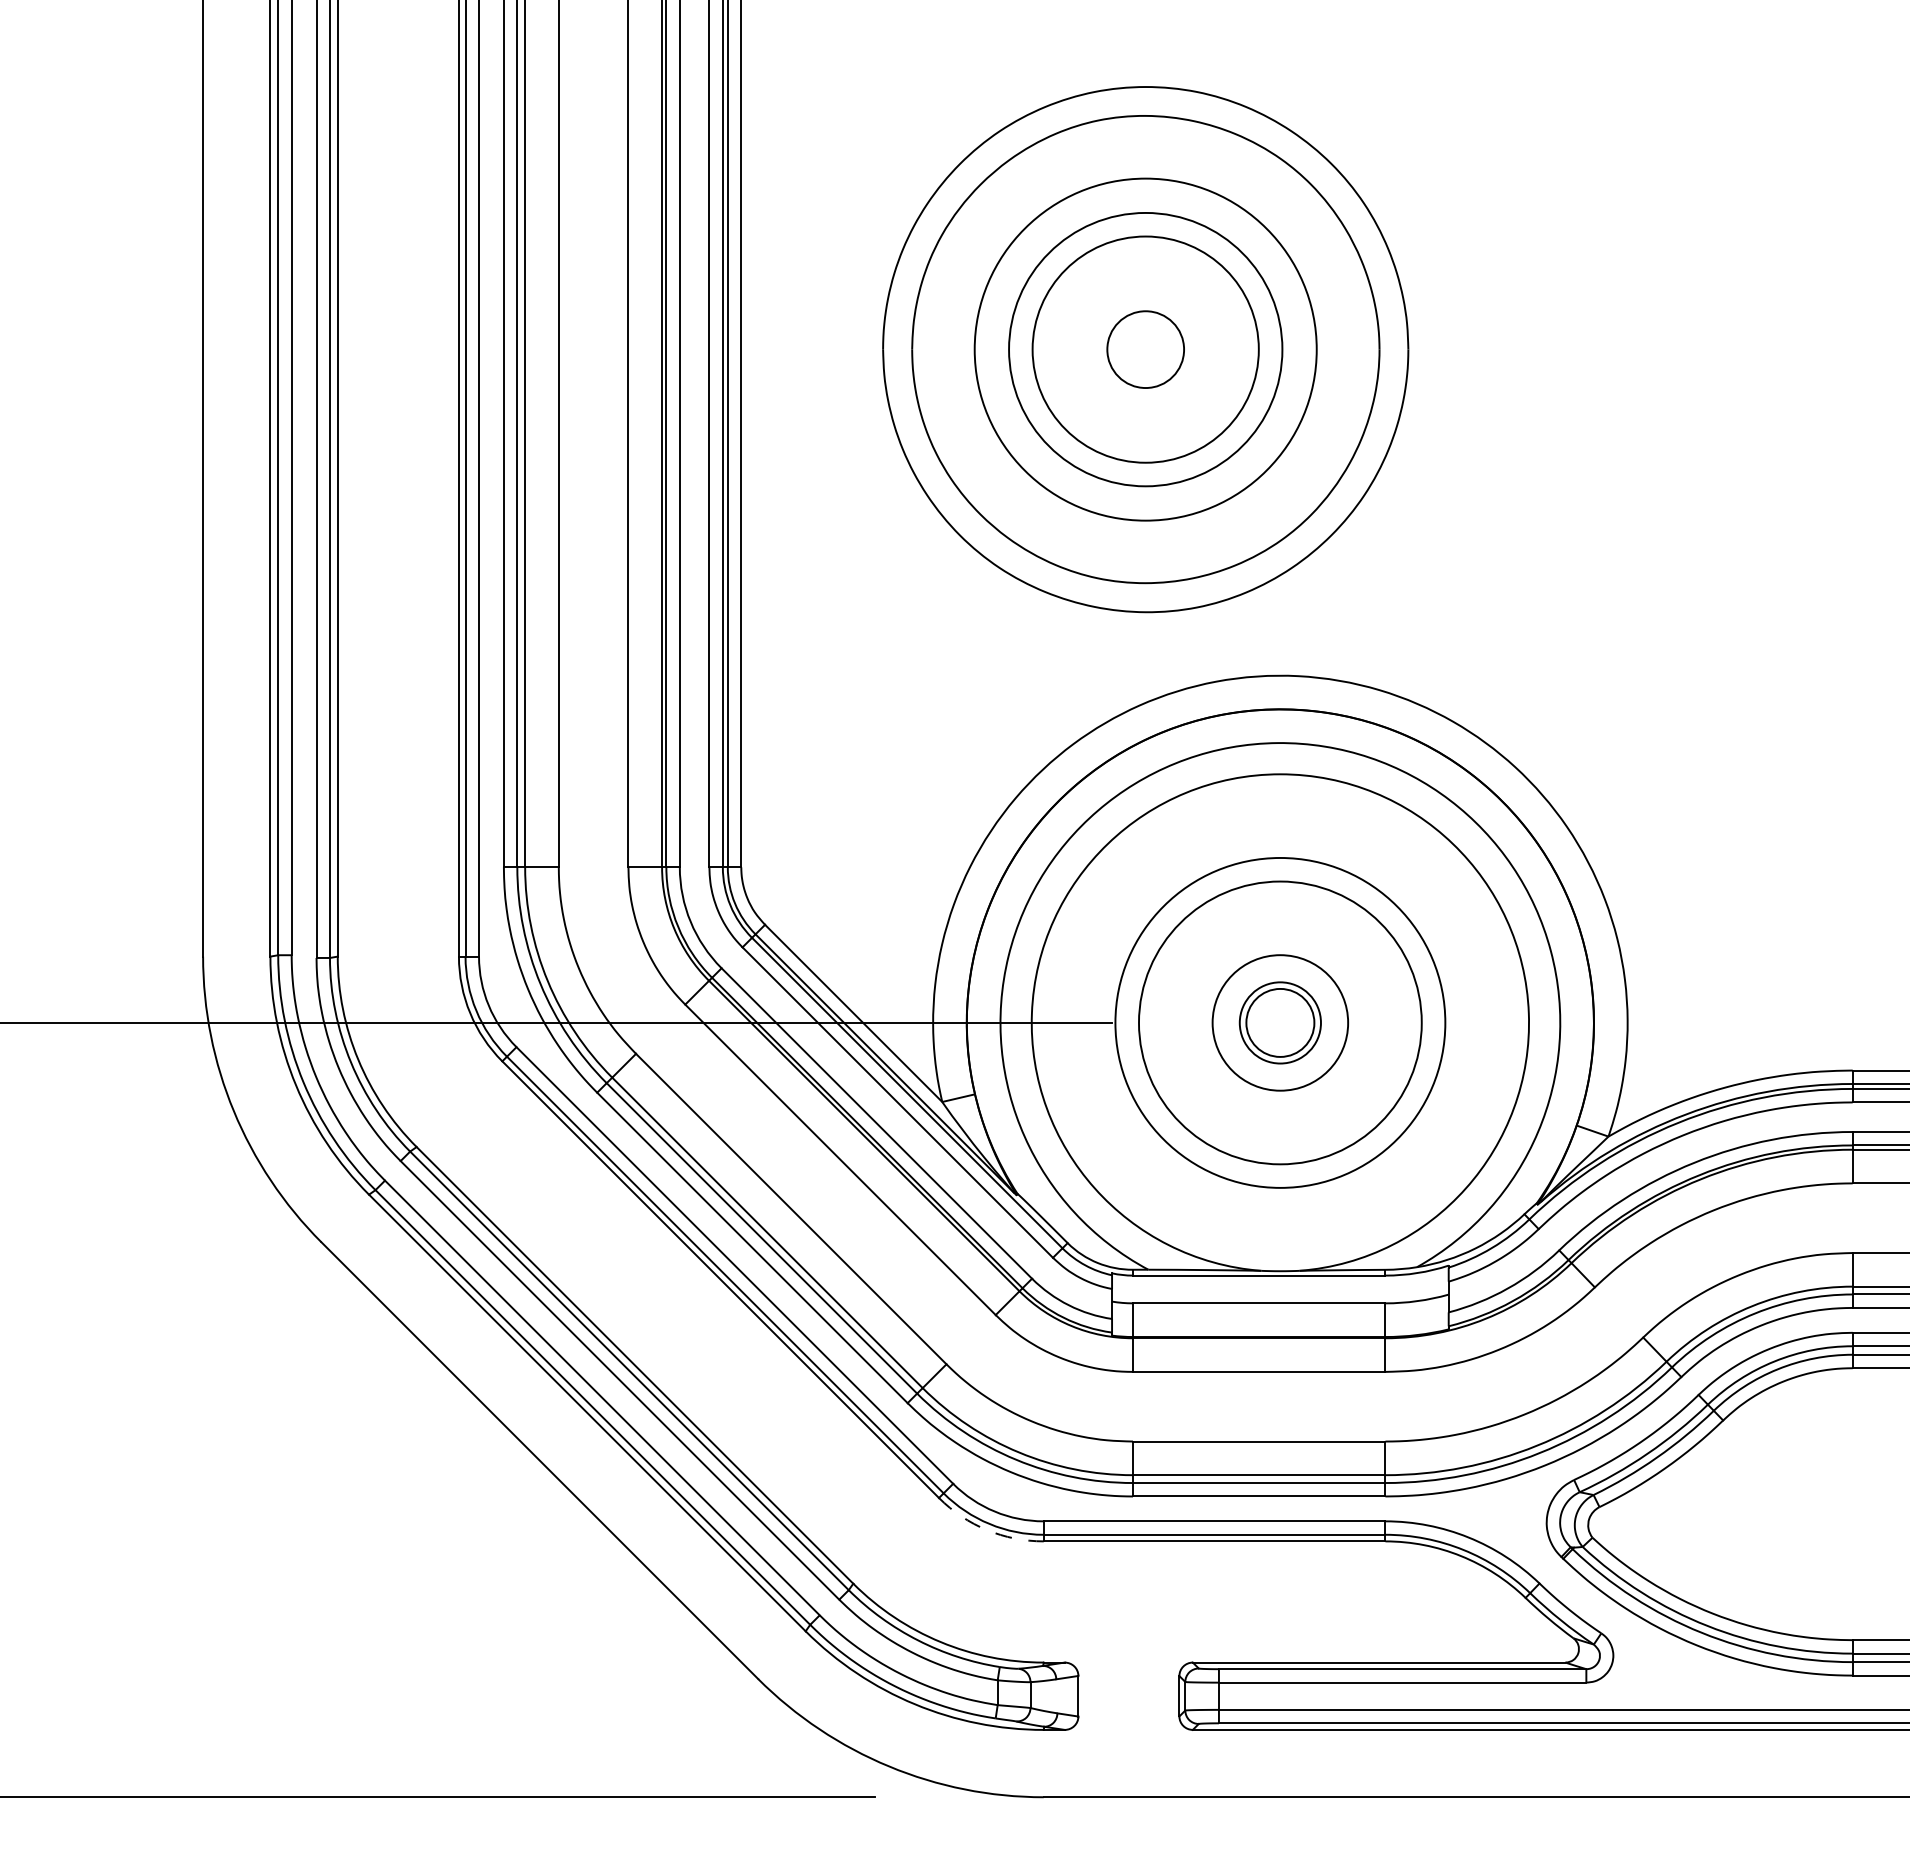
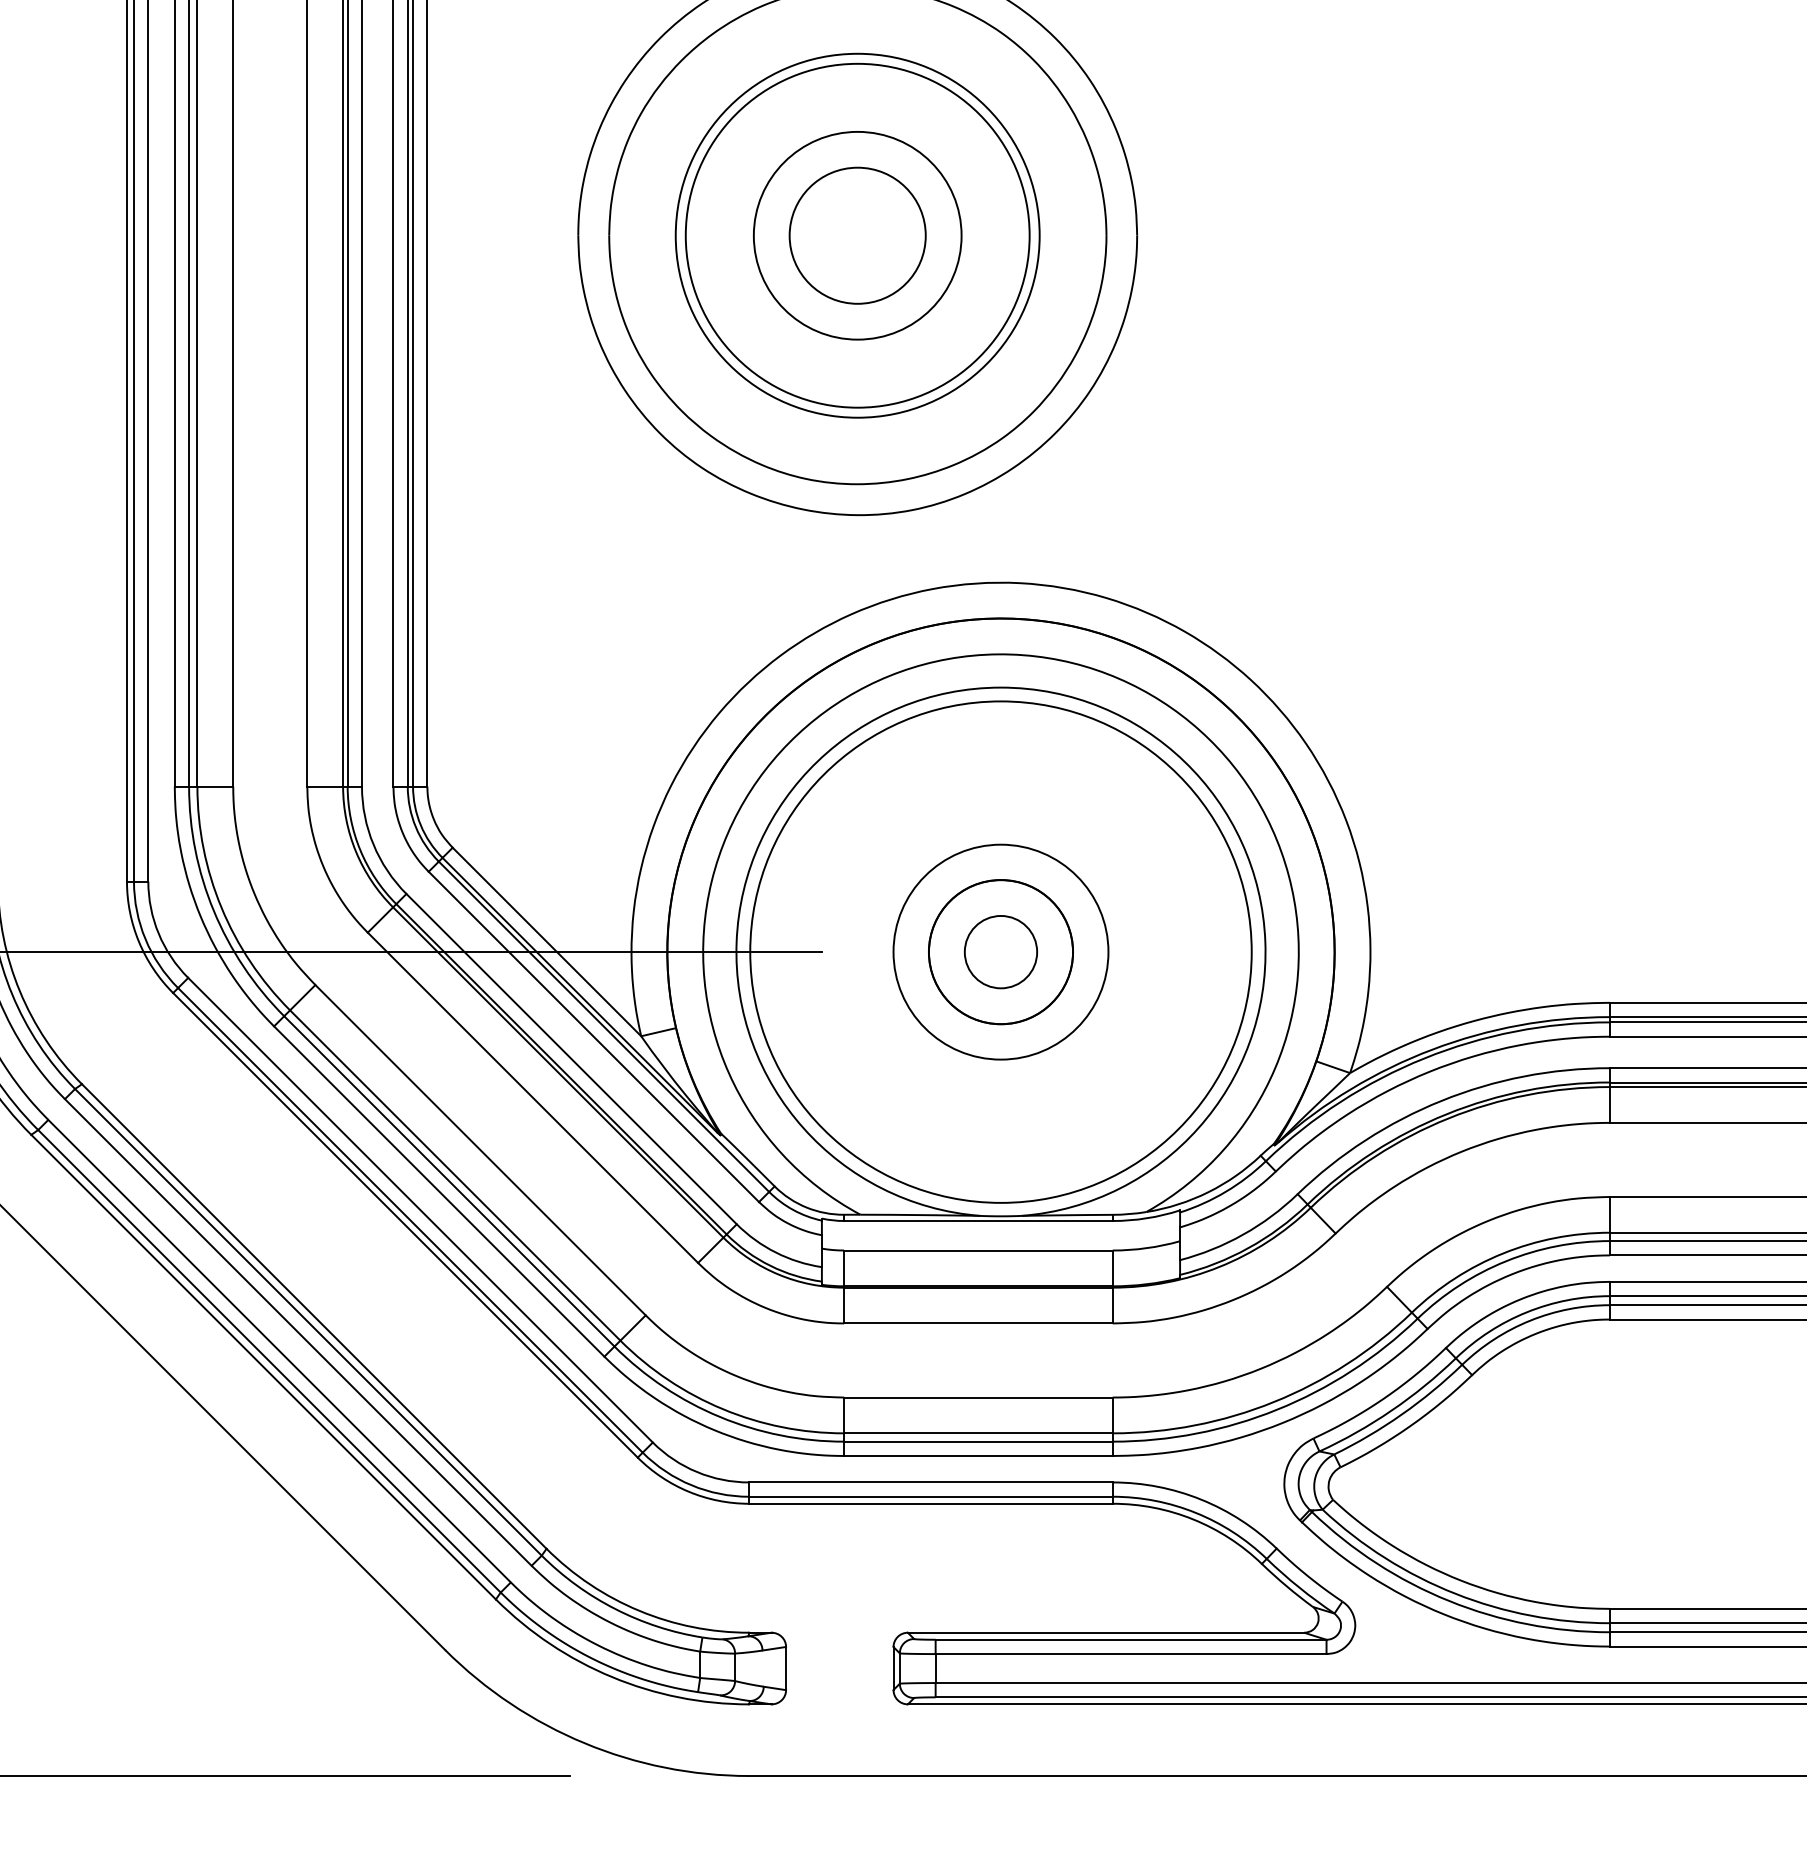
circle: (1145, 349) -> (857, 235), size x0.71
circle: (1145, 349) -> (857, 235), size x1.43
circle: (1145, 349) -> (857, 235), size x1.67
circle: (1280, 1022) -> (1001, 951), size x0.71
circle: (1280, 1022) -> (1001, 951), size x1.43
circle: (1280, 1022) -> (1001, 951), size x1.67
arc: (987, 1530) -> (689, 1492), dashed -> solid

